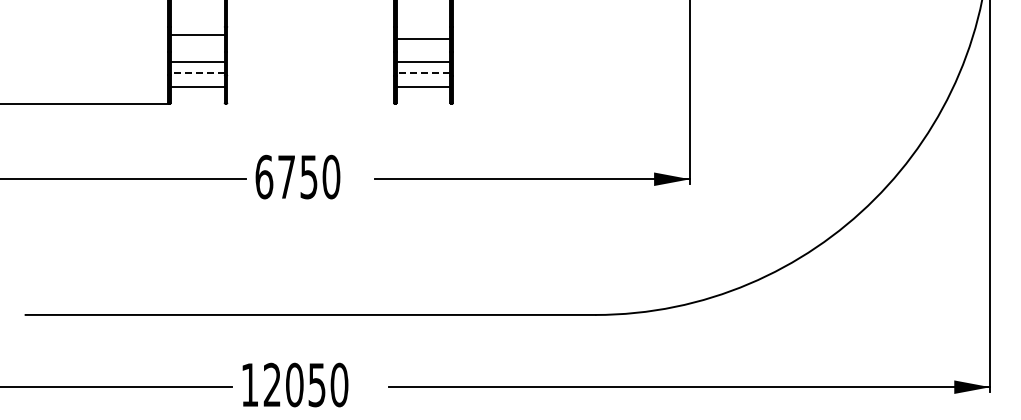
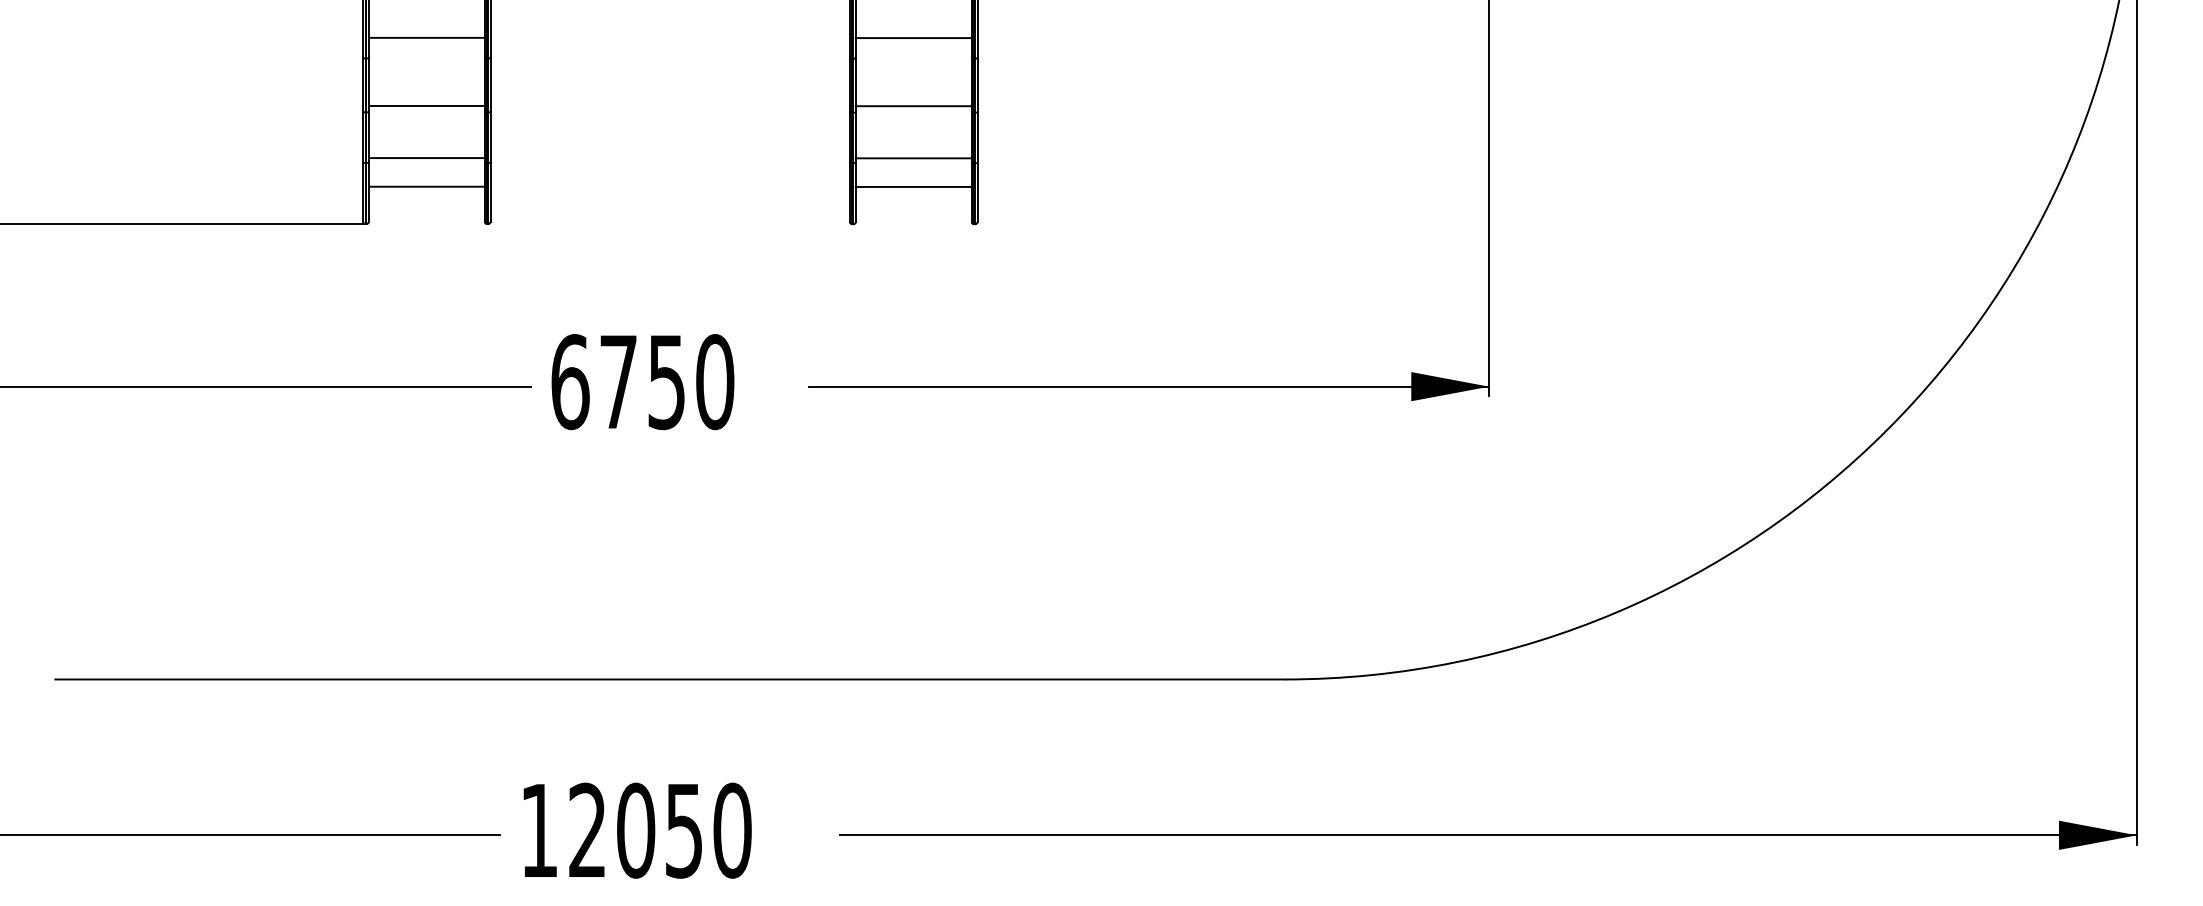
line: (197, 34) -> (426, 37), moved
line: (423, 38) -> (913, 37), moved
line: (197, 62) -> (426, 106), moved
line: (423, 62) -> (913, 106), moved
line: (197, 73) -> (426, 158), dashed -> solid
line: (423, 73) -> (913, 158), dashed -> solid

